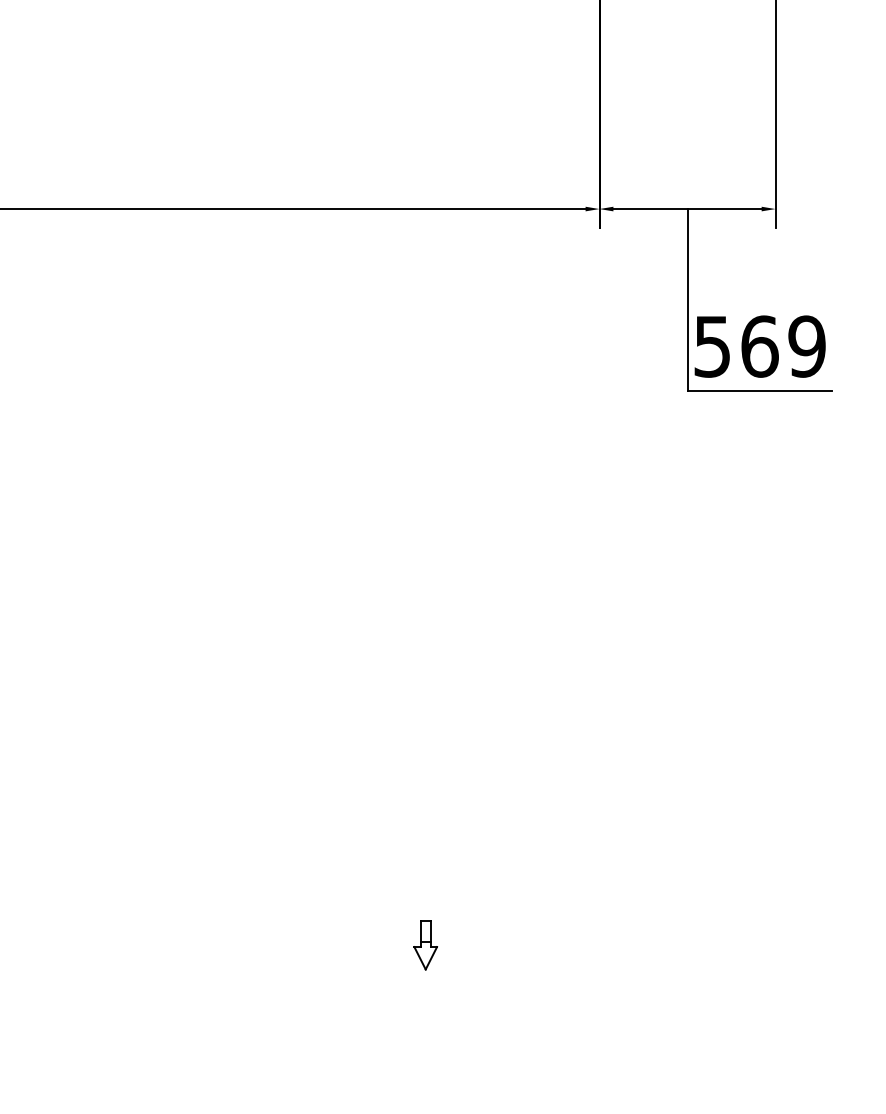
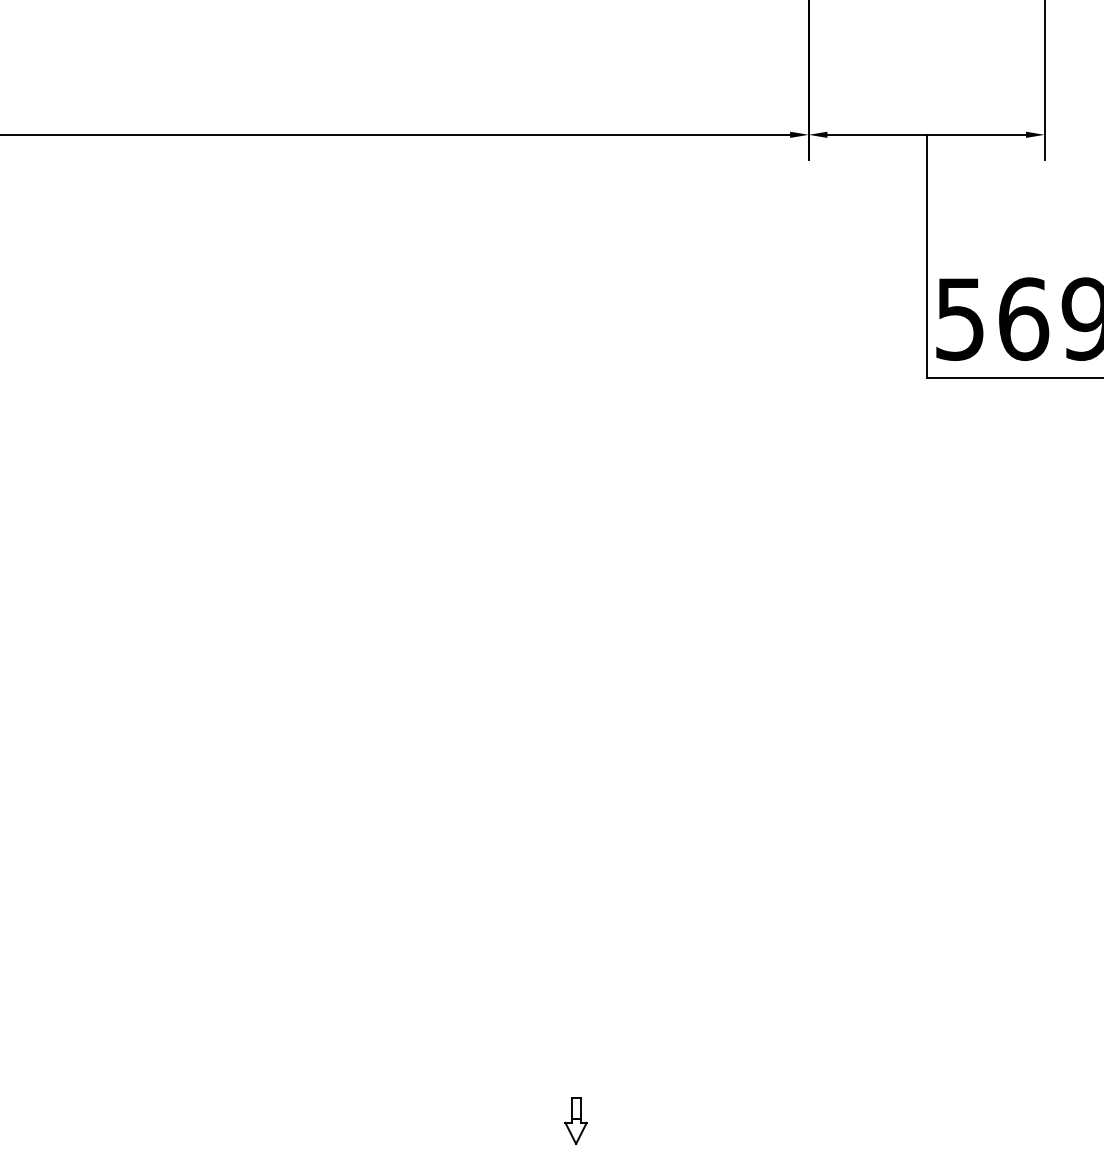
part: (425, 945) -> (575, 1121), size x0.7

